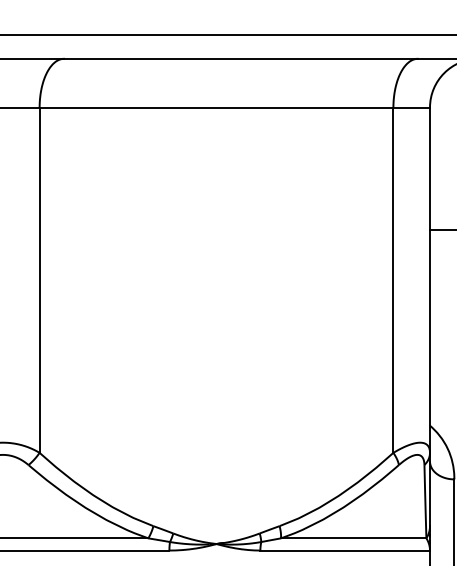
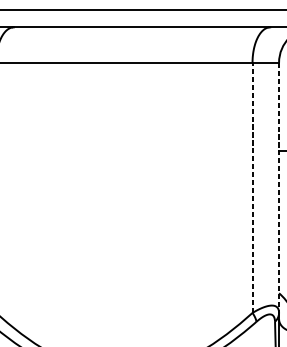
line: (393, 280) -> (252, 188), solid -> dashed
line: (430, 280) -> (279, 188), solid -> dashed

